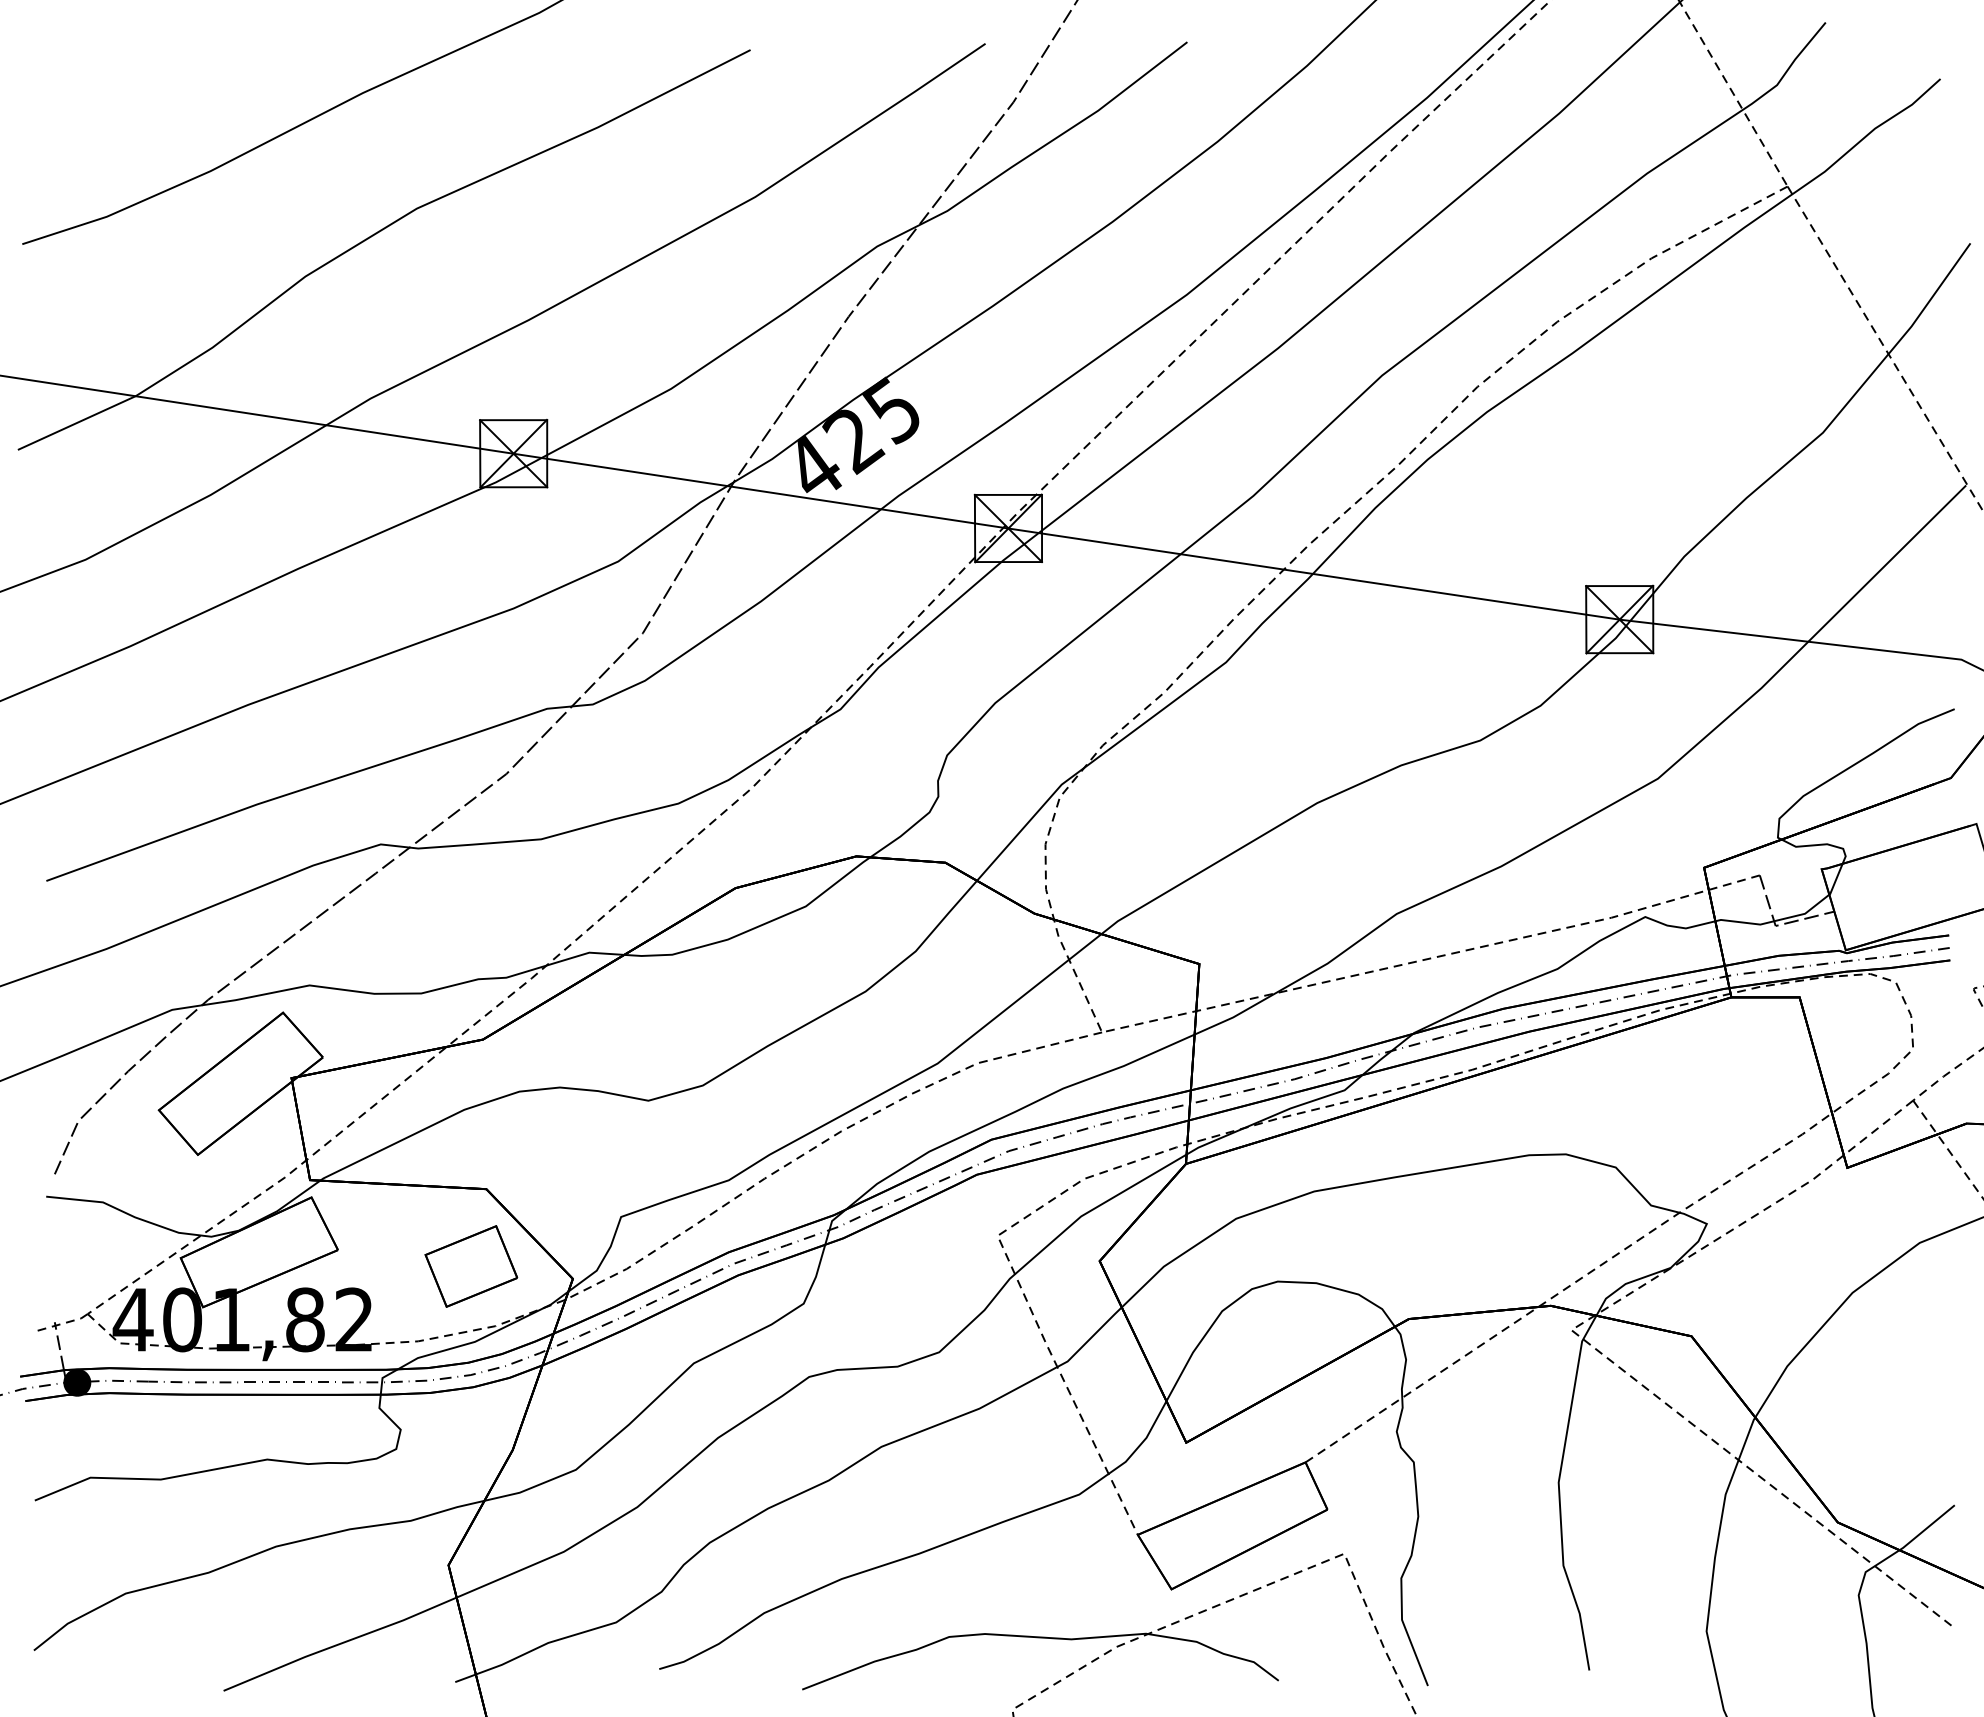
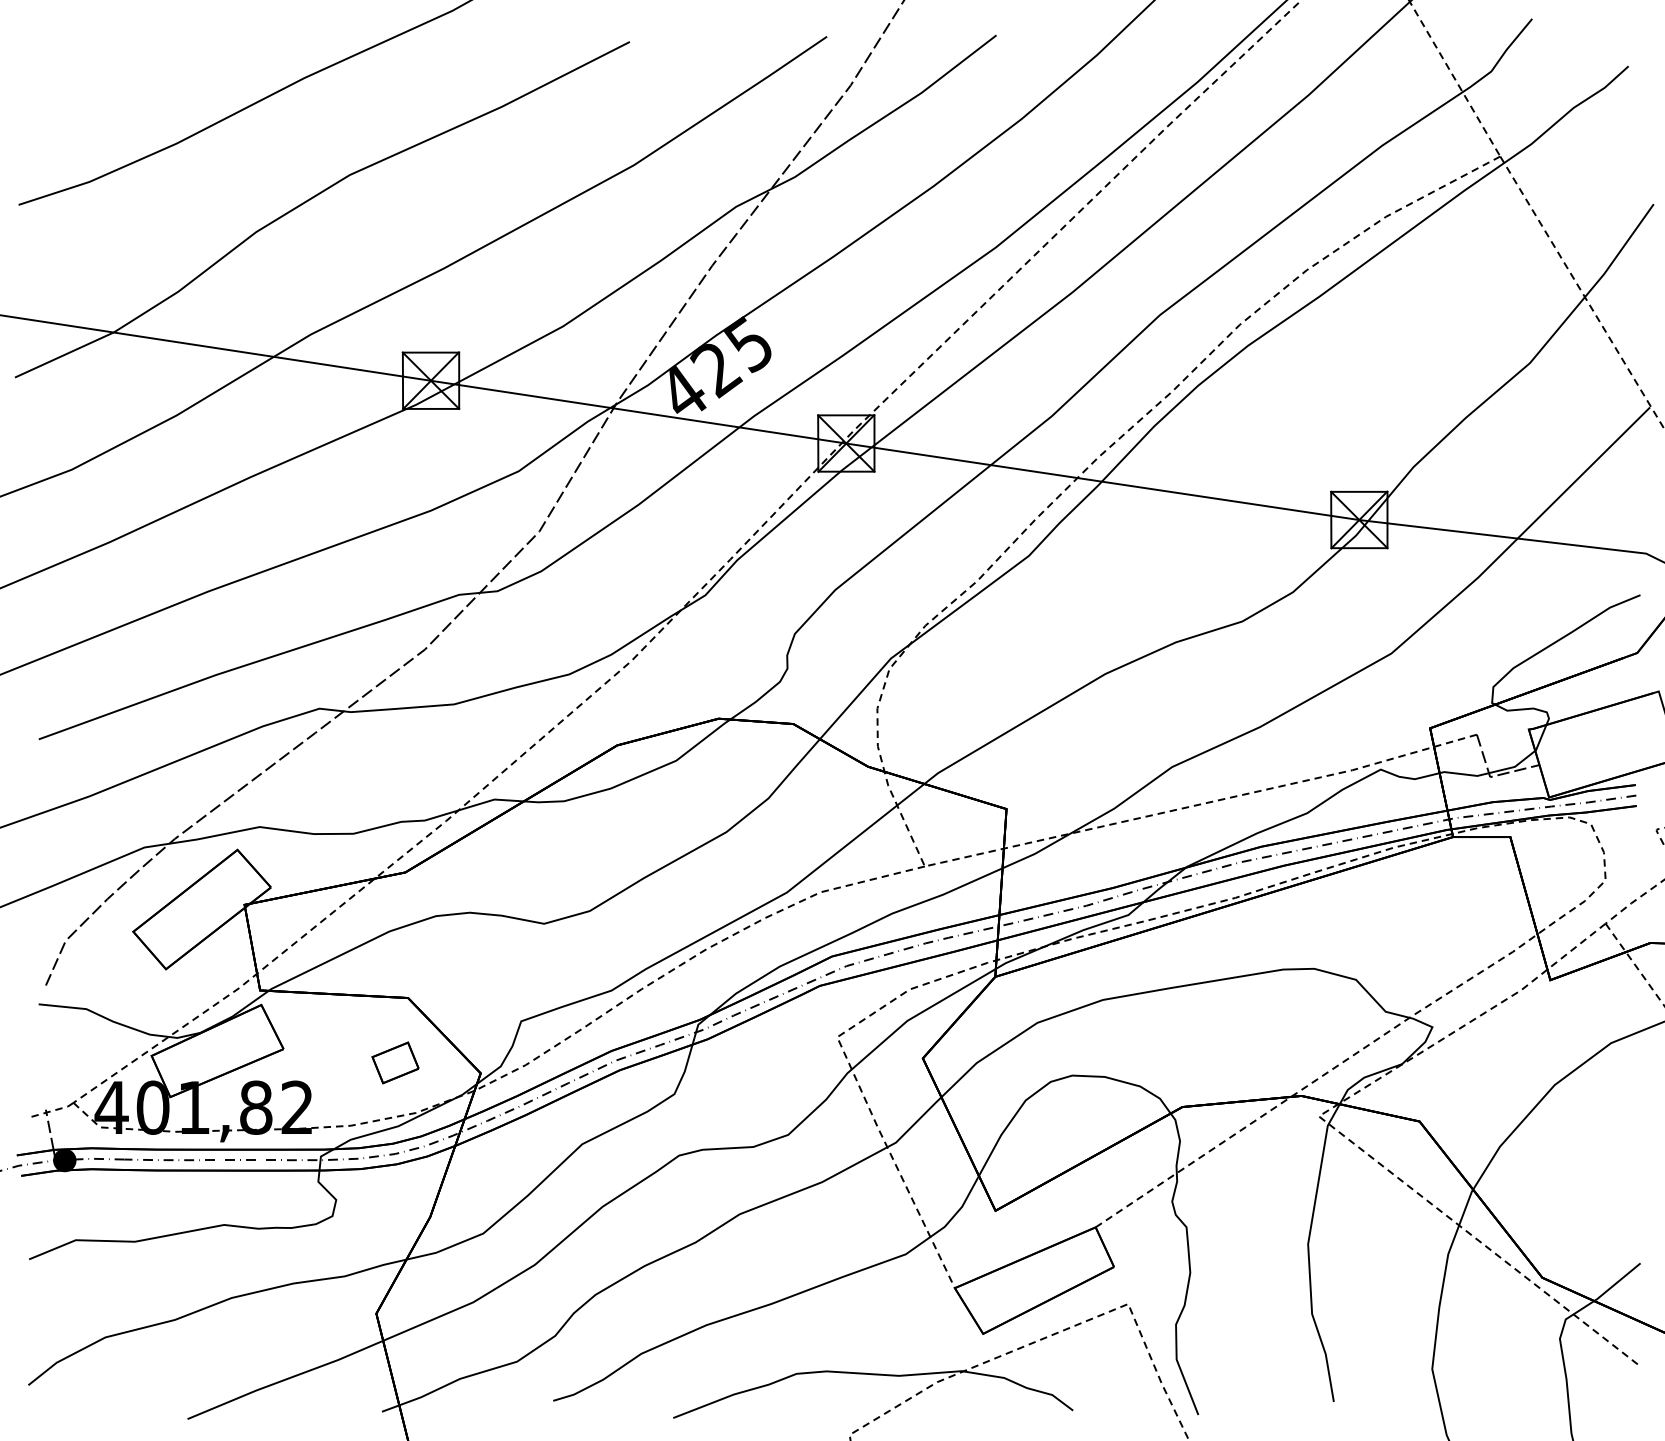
part: (471, 1266) -> (395, 1062), size x0.6

